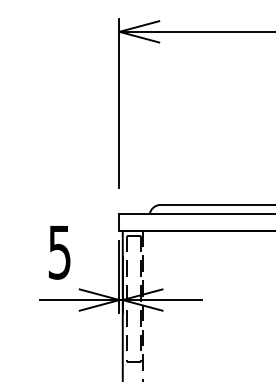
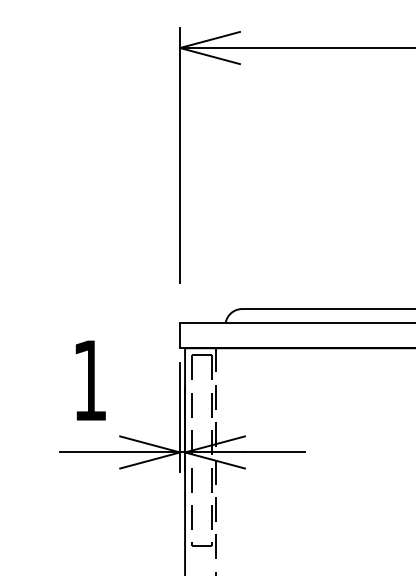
text: (59, 252) -> (89, 380), 5 -> 1

